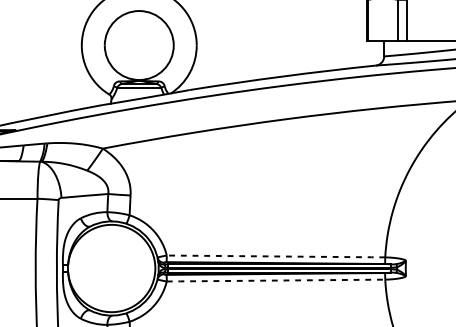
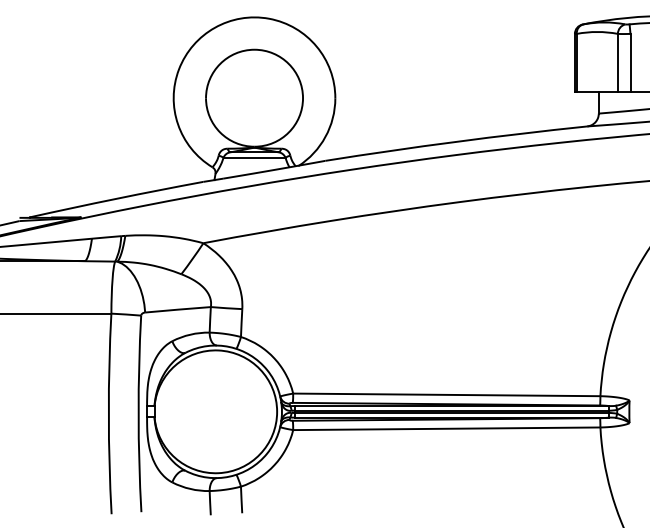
line: (276, 256) -> (447, 394), dashed -> solid
line: (275, 280) -> (445, 428), dashed -> solid

